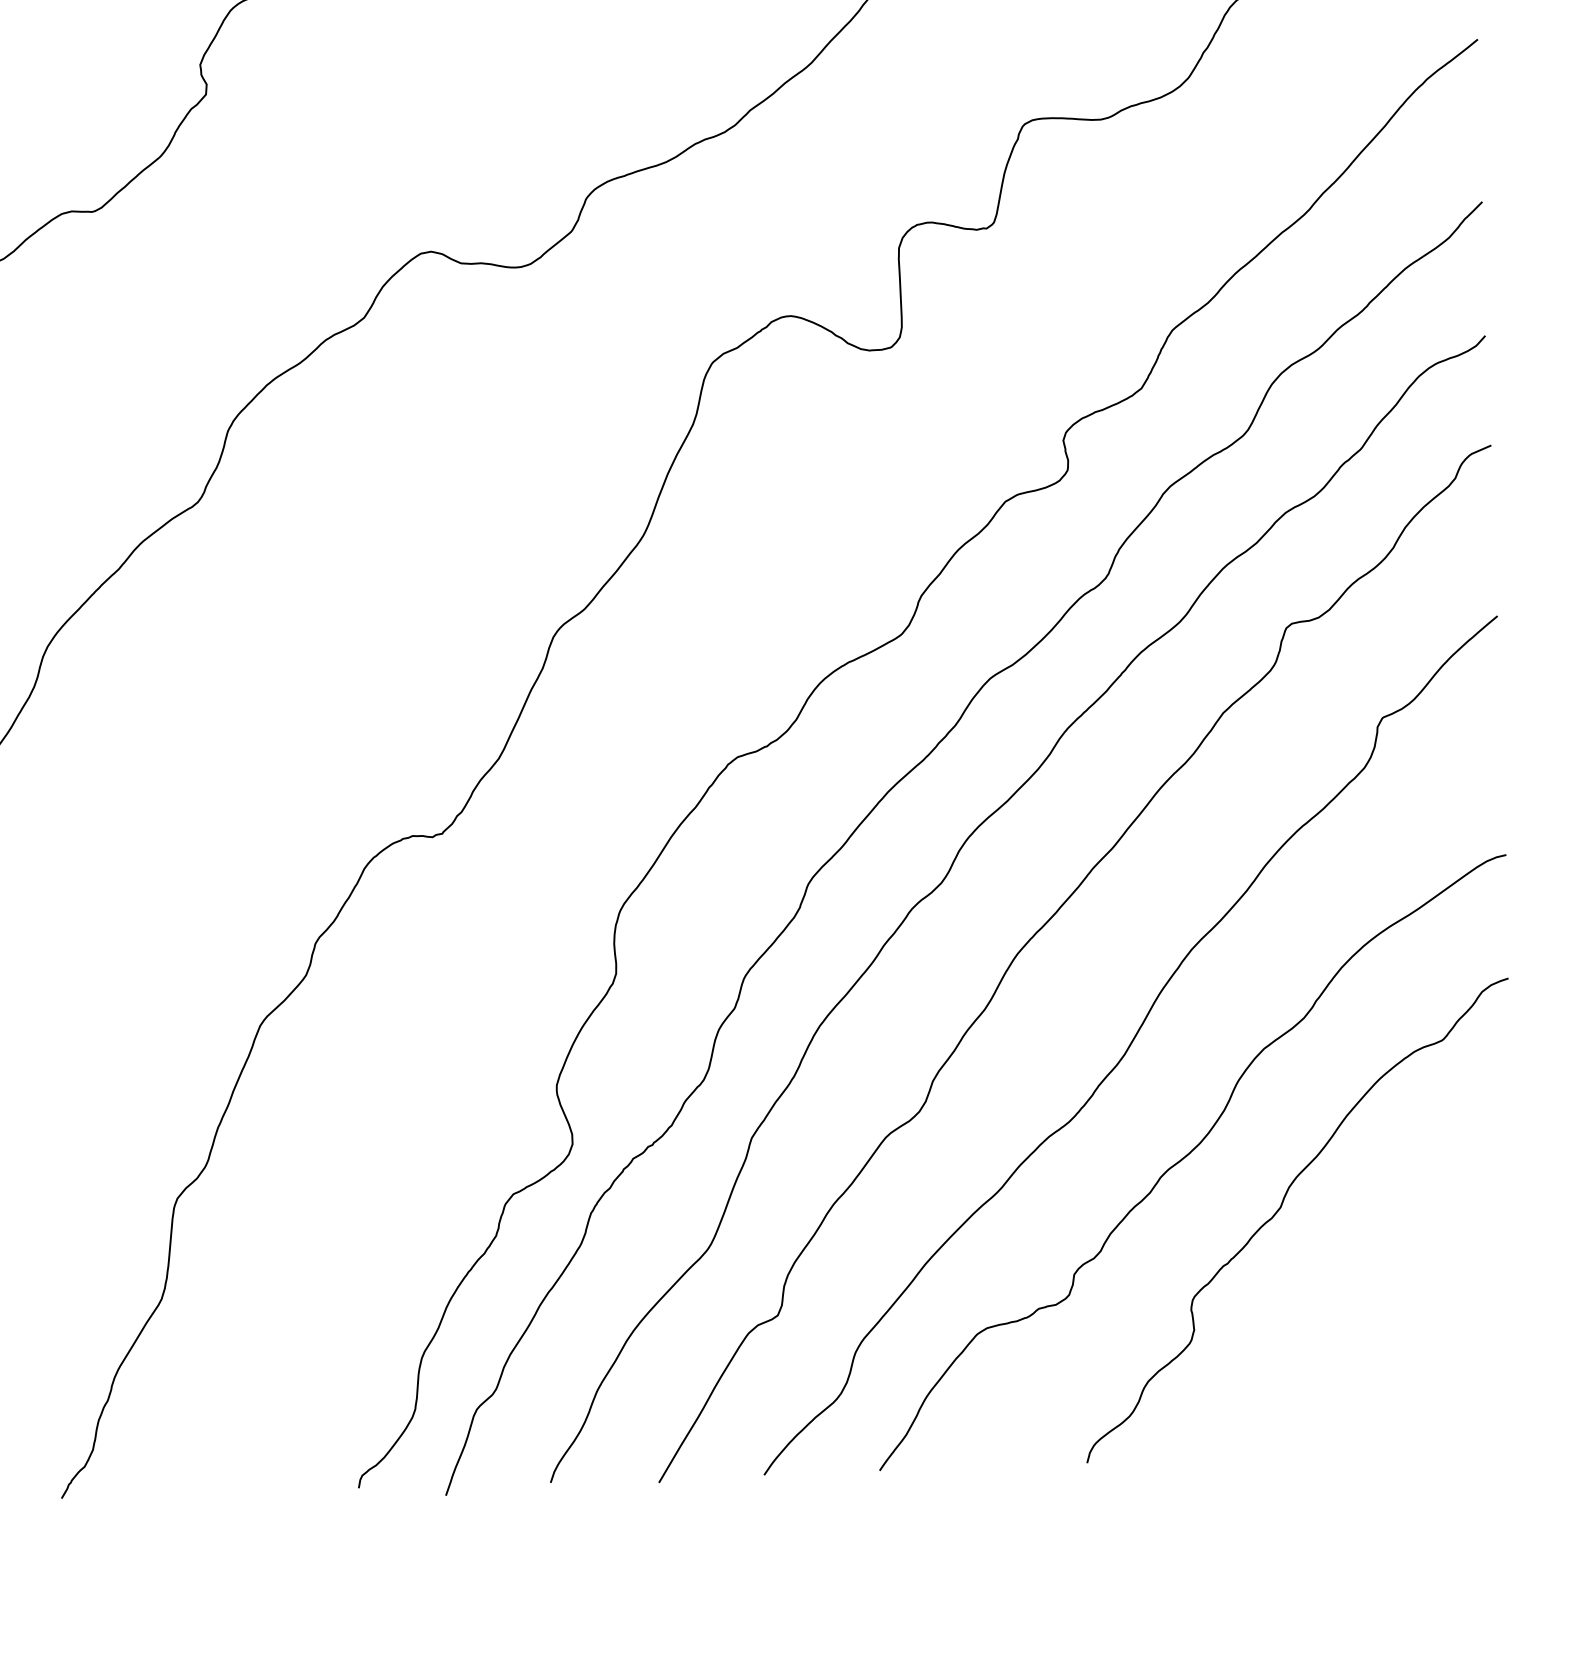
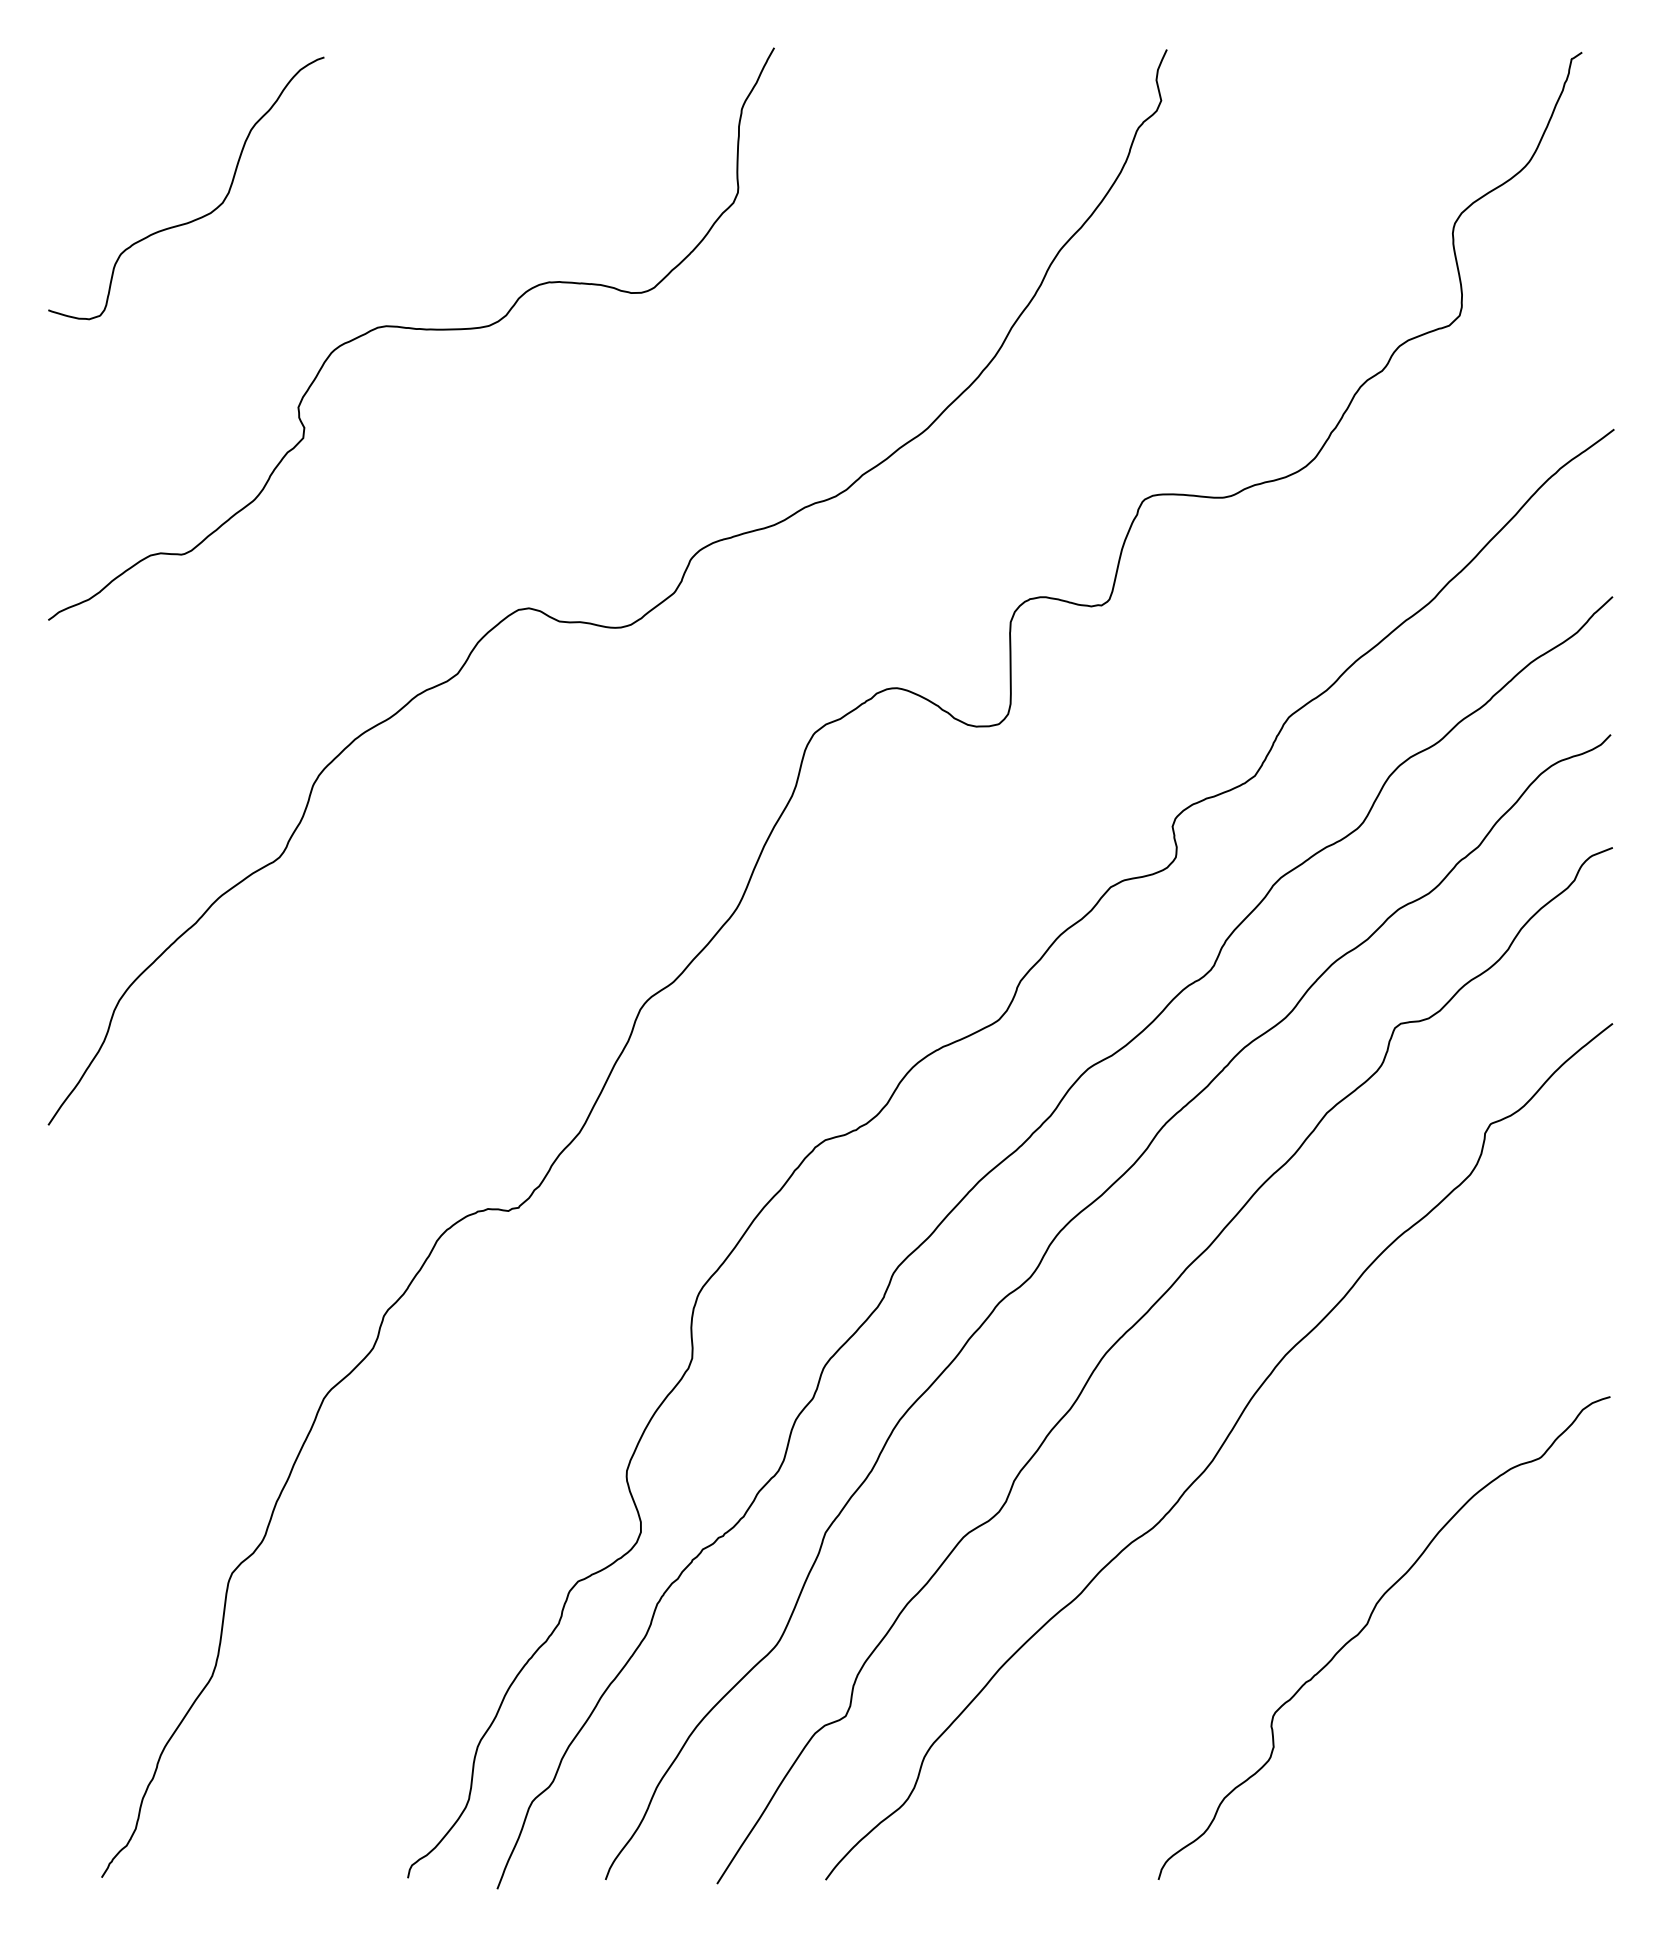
curve: (1186, 1156) -> (1272, 1568), removed

